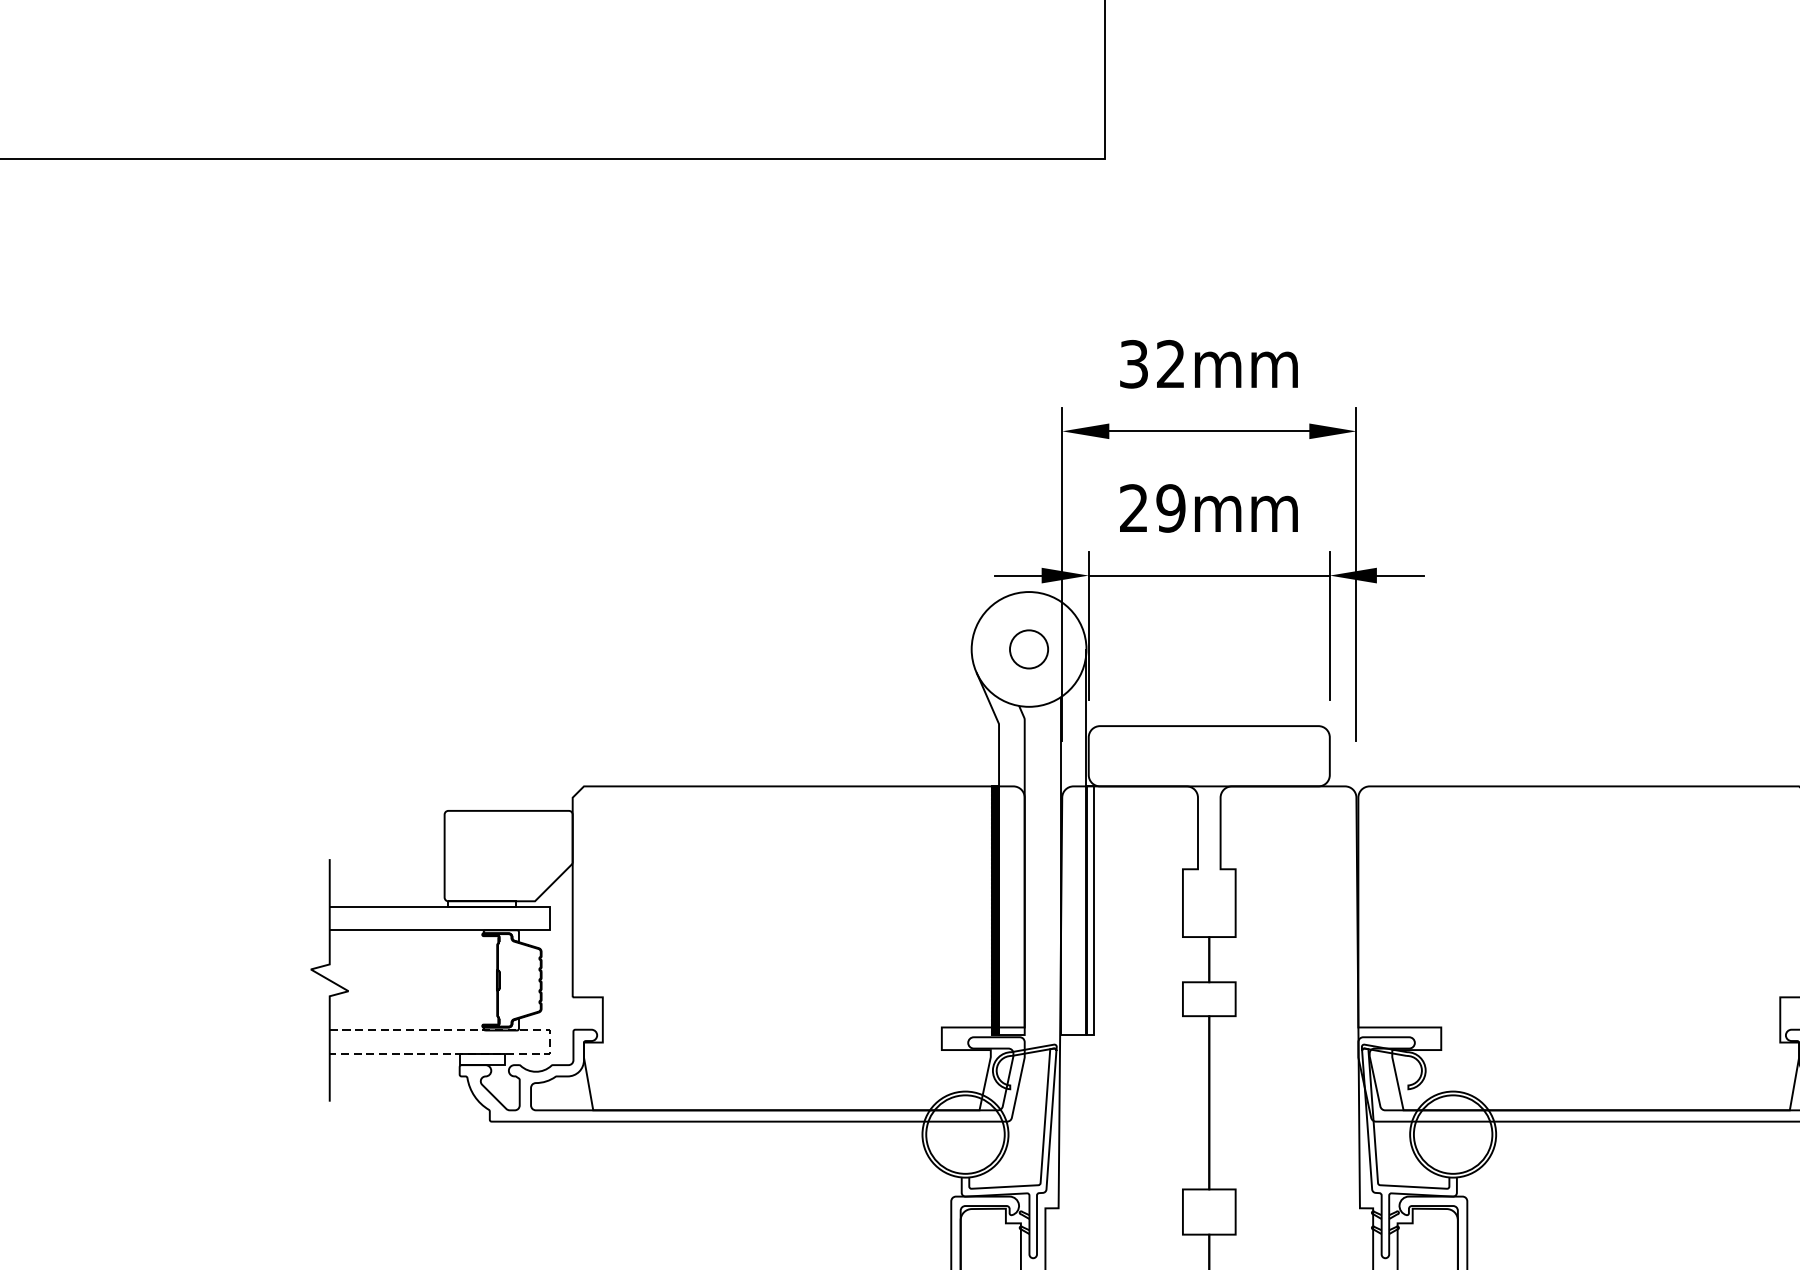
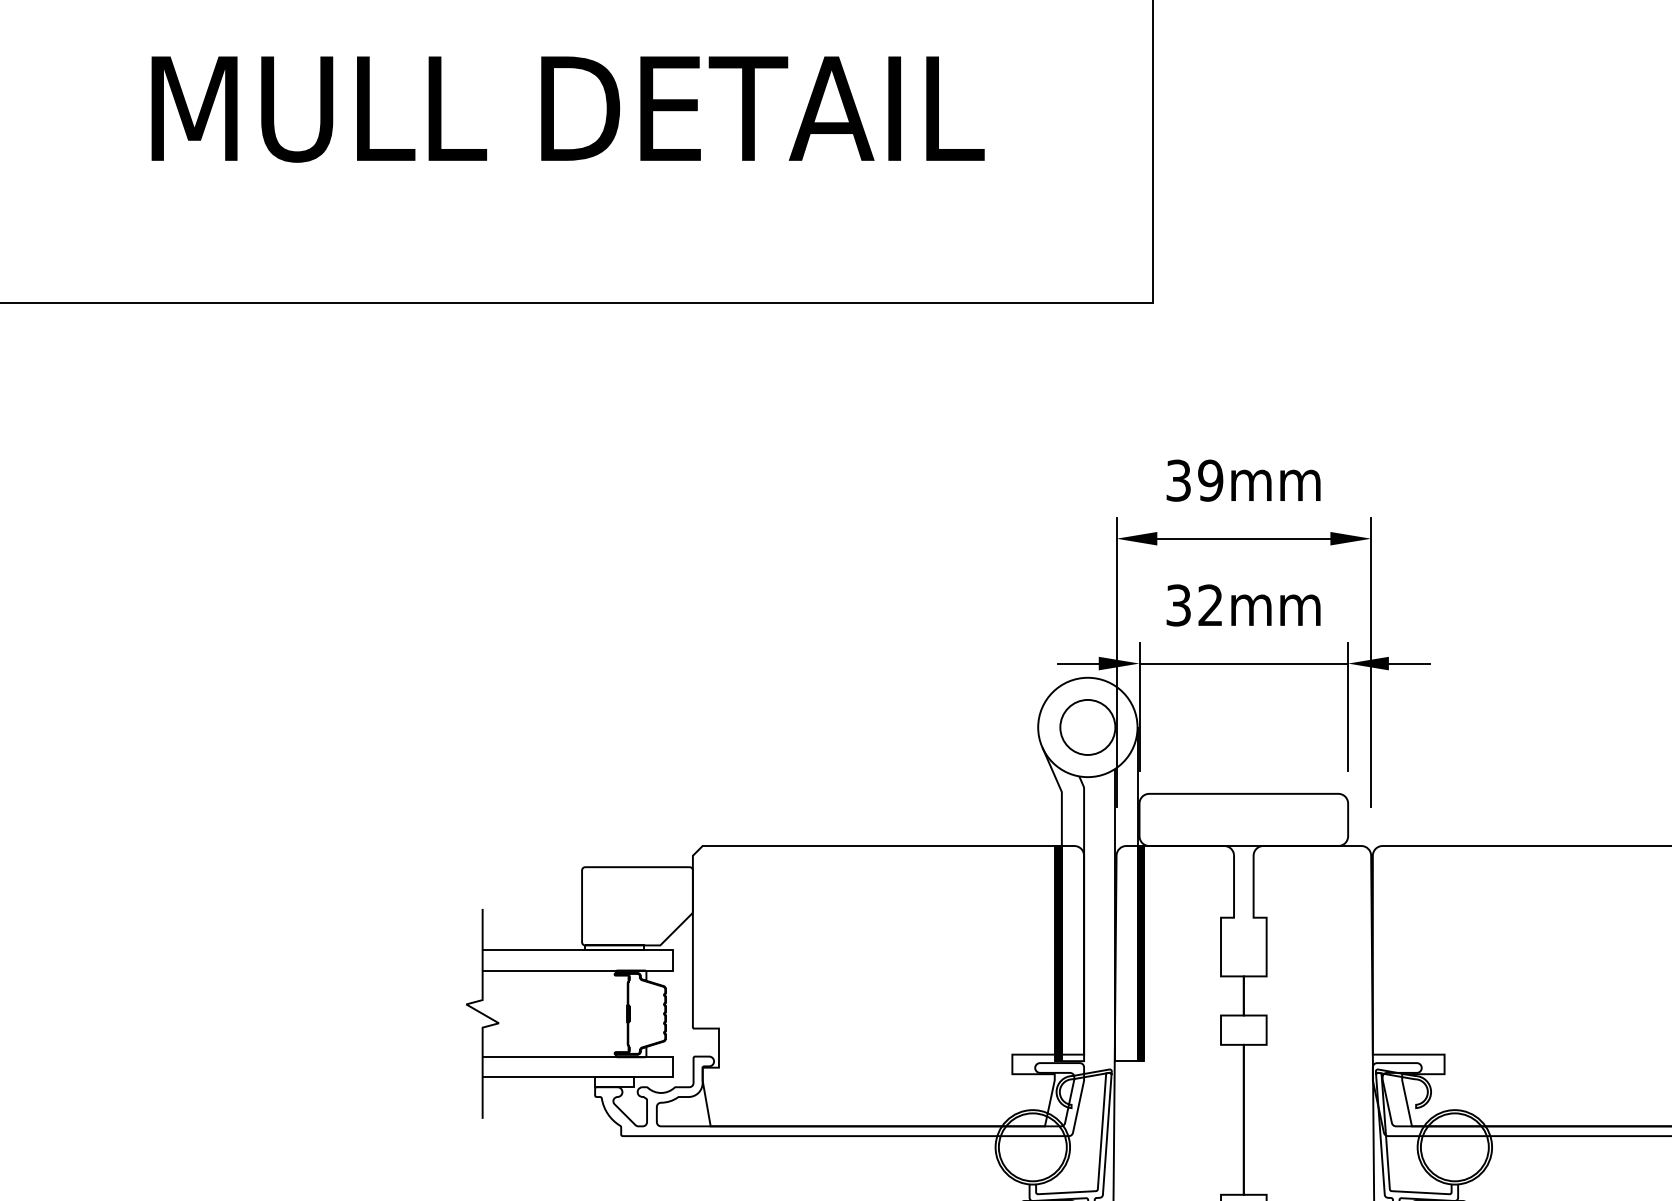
text: (1170, 364) -> (1210, 480), 32mm -> 39mm
text: (1152, 508) -> (1194, 605), 29mm -> 32mm
circle: (1028, 648) -> (1087, 726), size x1.67
hatch: (1089, 910) -> (1140, 953), added
line: (550, 1042) -> (673, 1067), dashed -> solid

